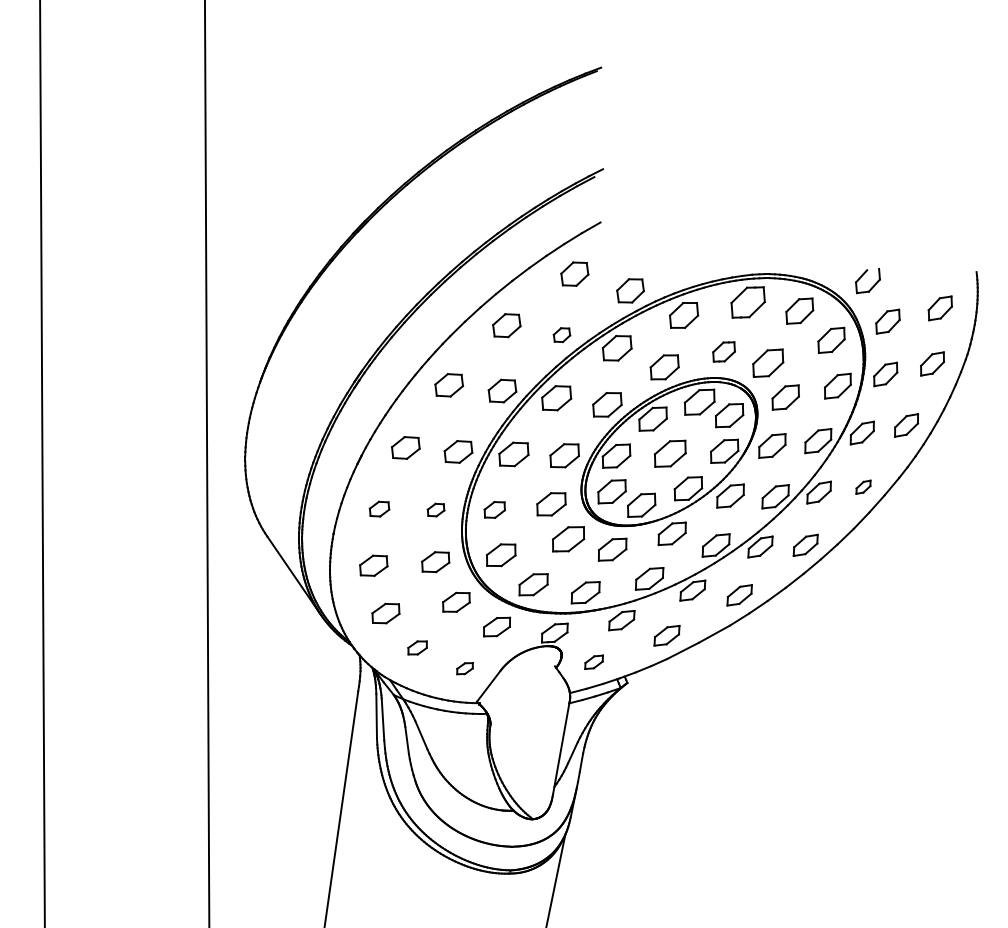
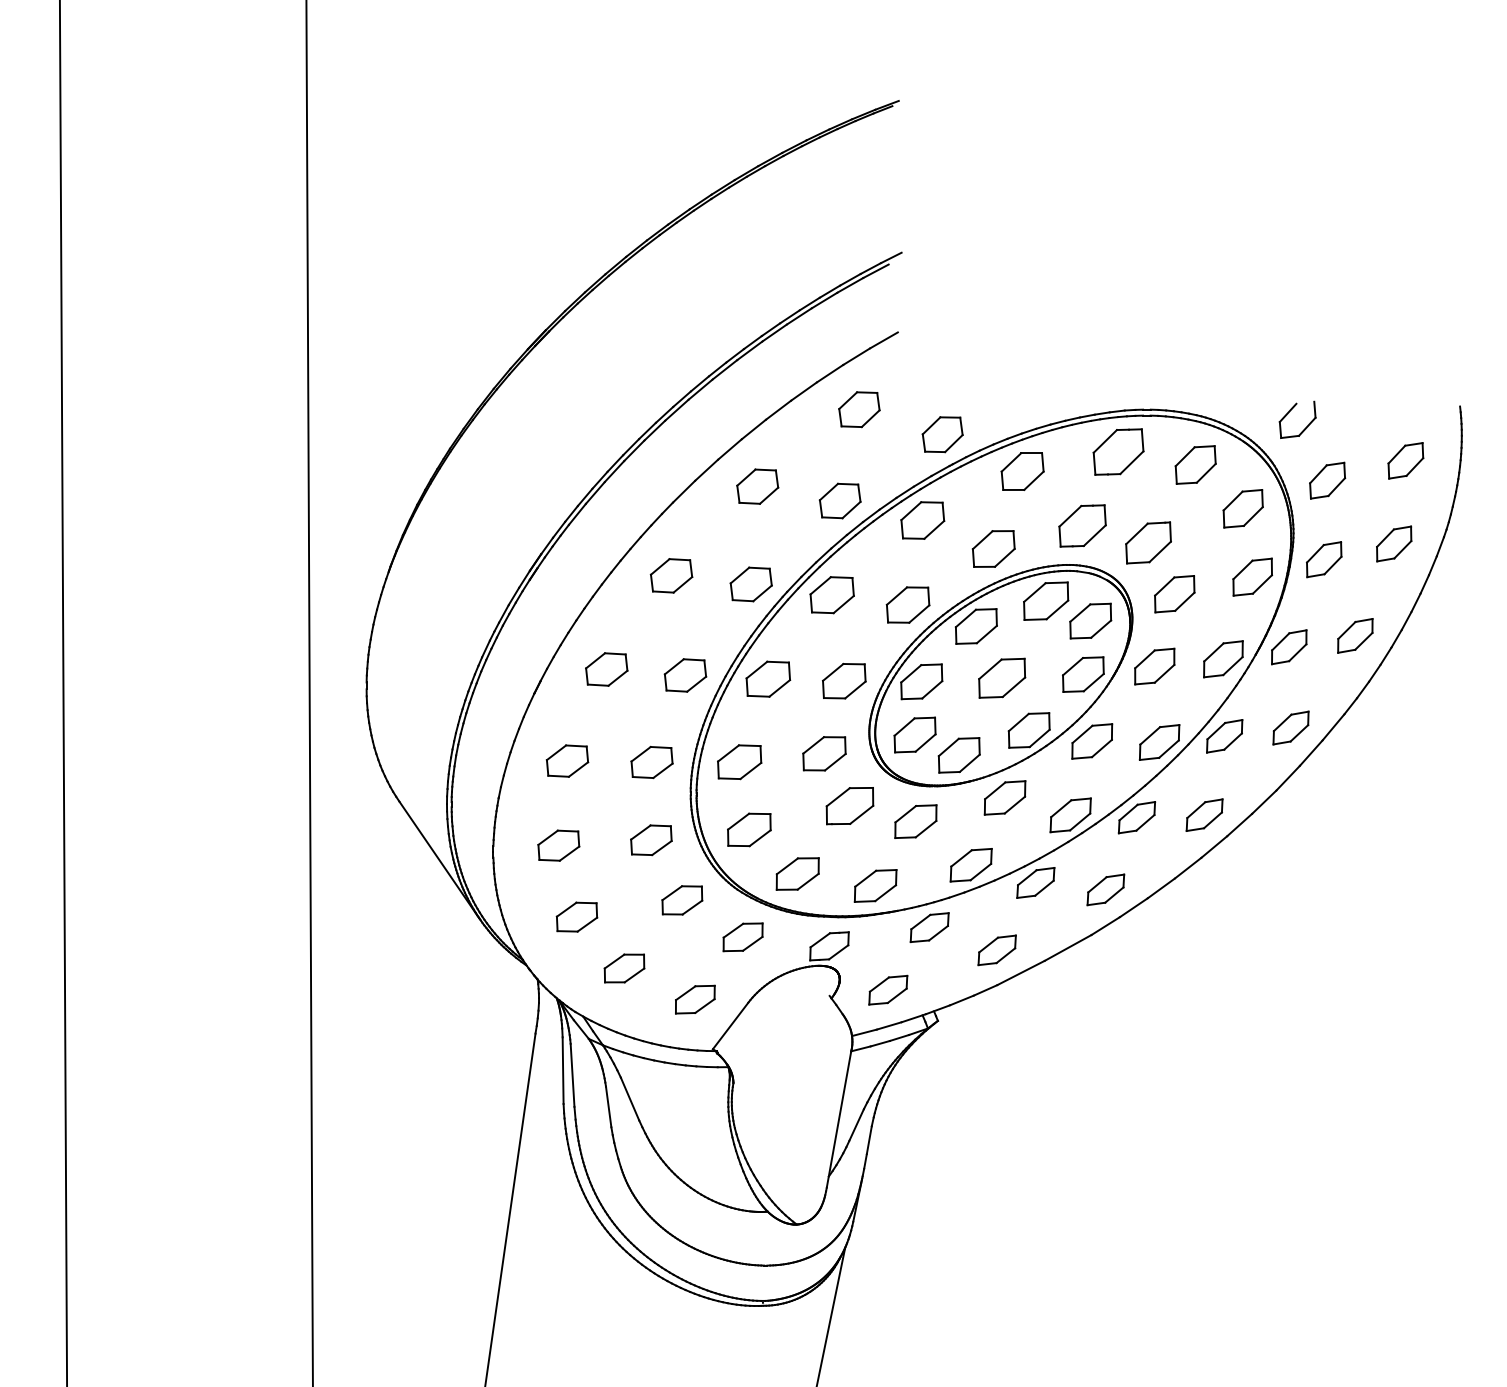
part: (561, 334) -> (839, 499), size x1.67
part: (723, 351) -> (1081, 525), size x1.43
part: (863, 487) -> (1290, 728), size x1.67
part: (379, 508) -> (567, 760), size x1.43
part: (435, 509) -> (651, 761), size x1.67
part: (494, 509) -> (739, 761), size x1.43
part: (417, 647) -> (624, 967), size x1.43
part: (593, 661) -> (887, 988), size x1.43
part: (464, 668) -> (694, 999), size x1.67

